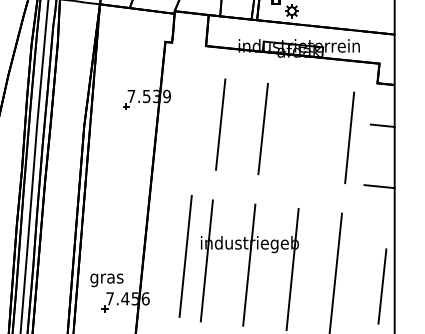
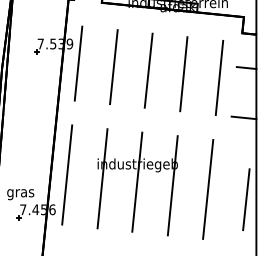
line: (177, 120) -> (78, 63), added
line: (305, 133) -> (183, 74), added
line: (185, 255) -> (67, 174), moved

